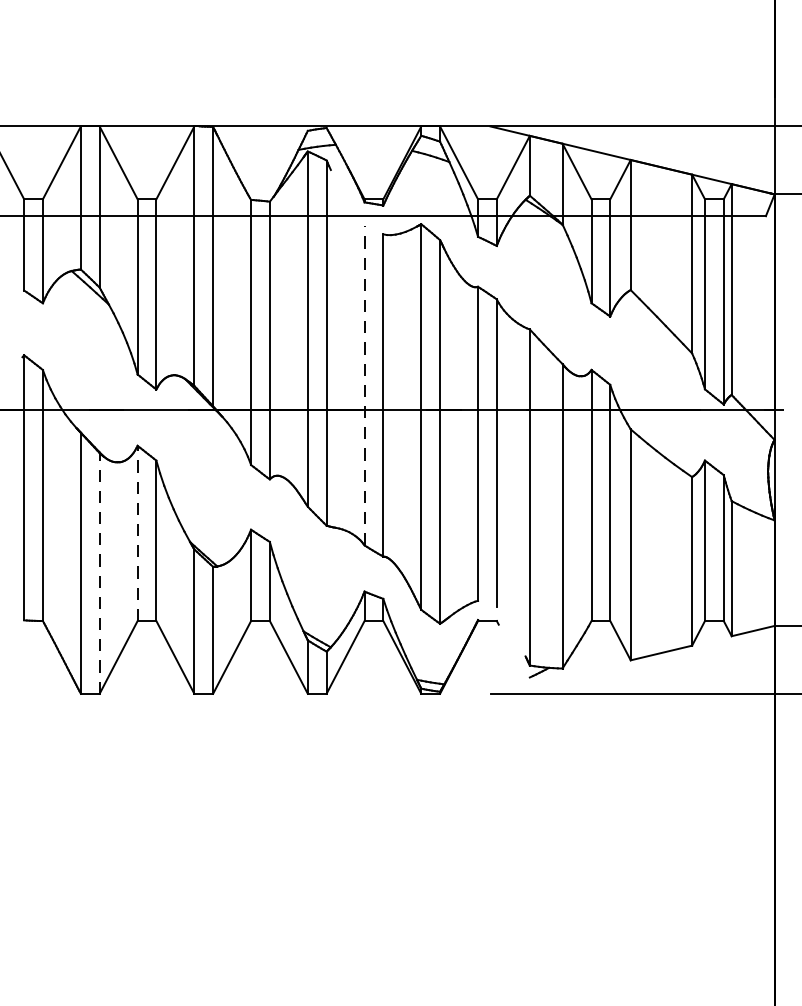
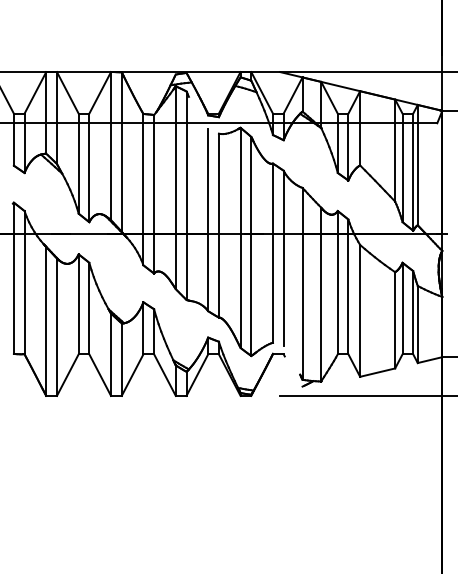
line: (365, 384) -> (208, 219), dashed -> solid
line: (137, 531) -> (78, 303), dashed -> solid
line: (98, 573) -> (56, 327), dashed -> solid

